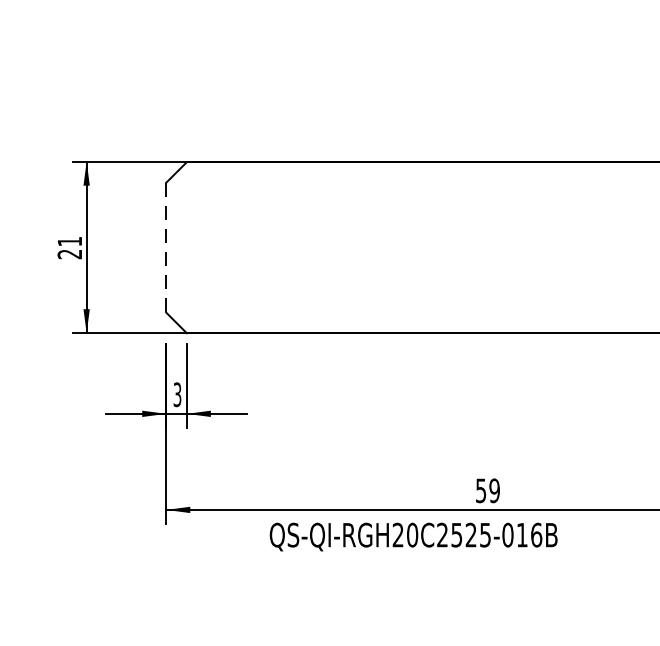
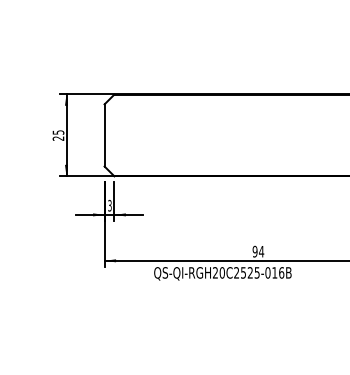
text: (69, 241) -> (58, 132), 21 -> 25
line: (166, 247) -> (104, 135), dashed -> solid
text: (488, 490) -> (258, 251), 59 -> 94

